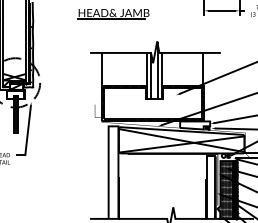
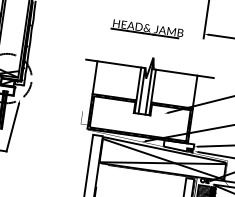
part: (113, 14) -> (147, 29), moved

